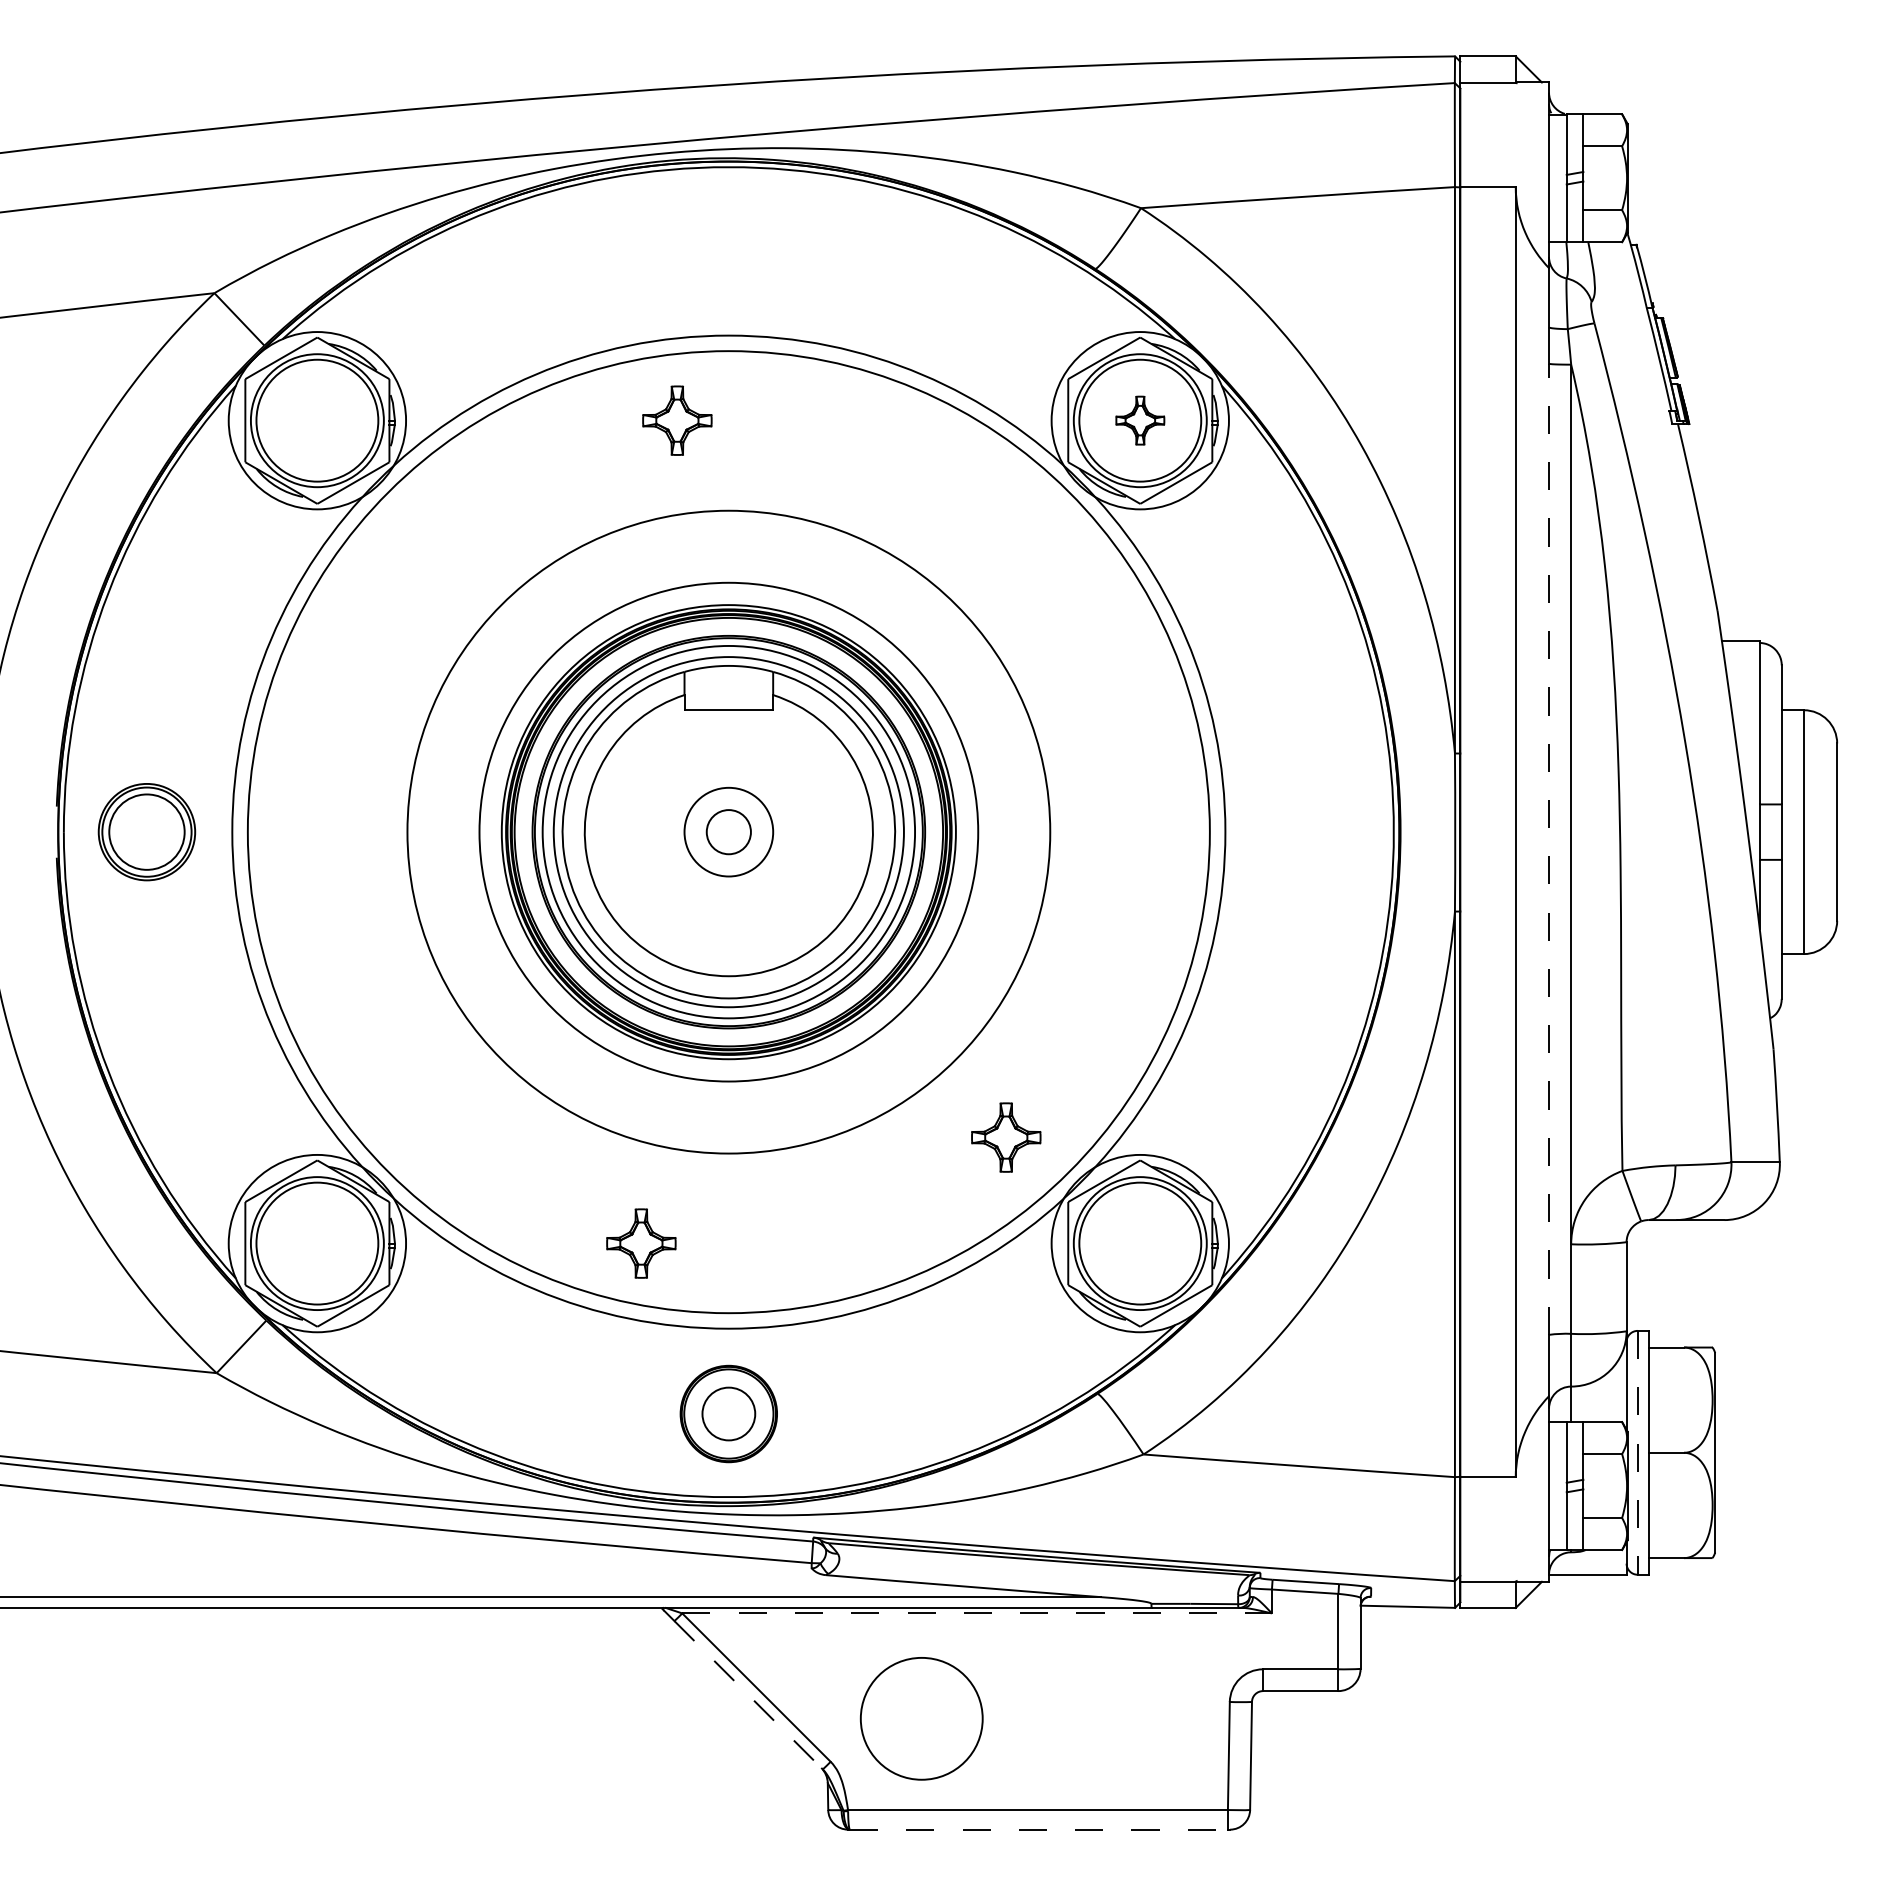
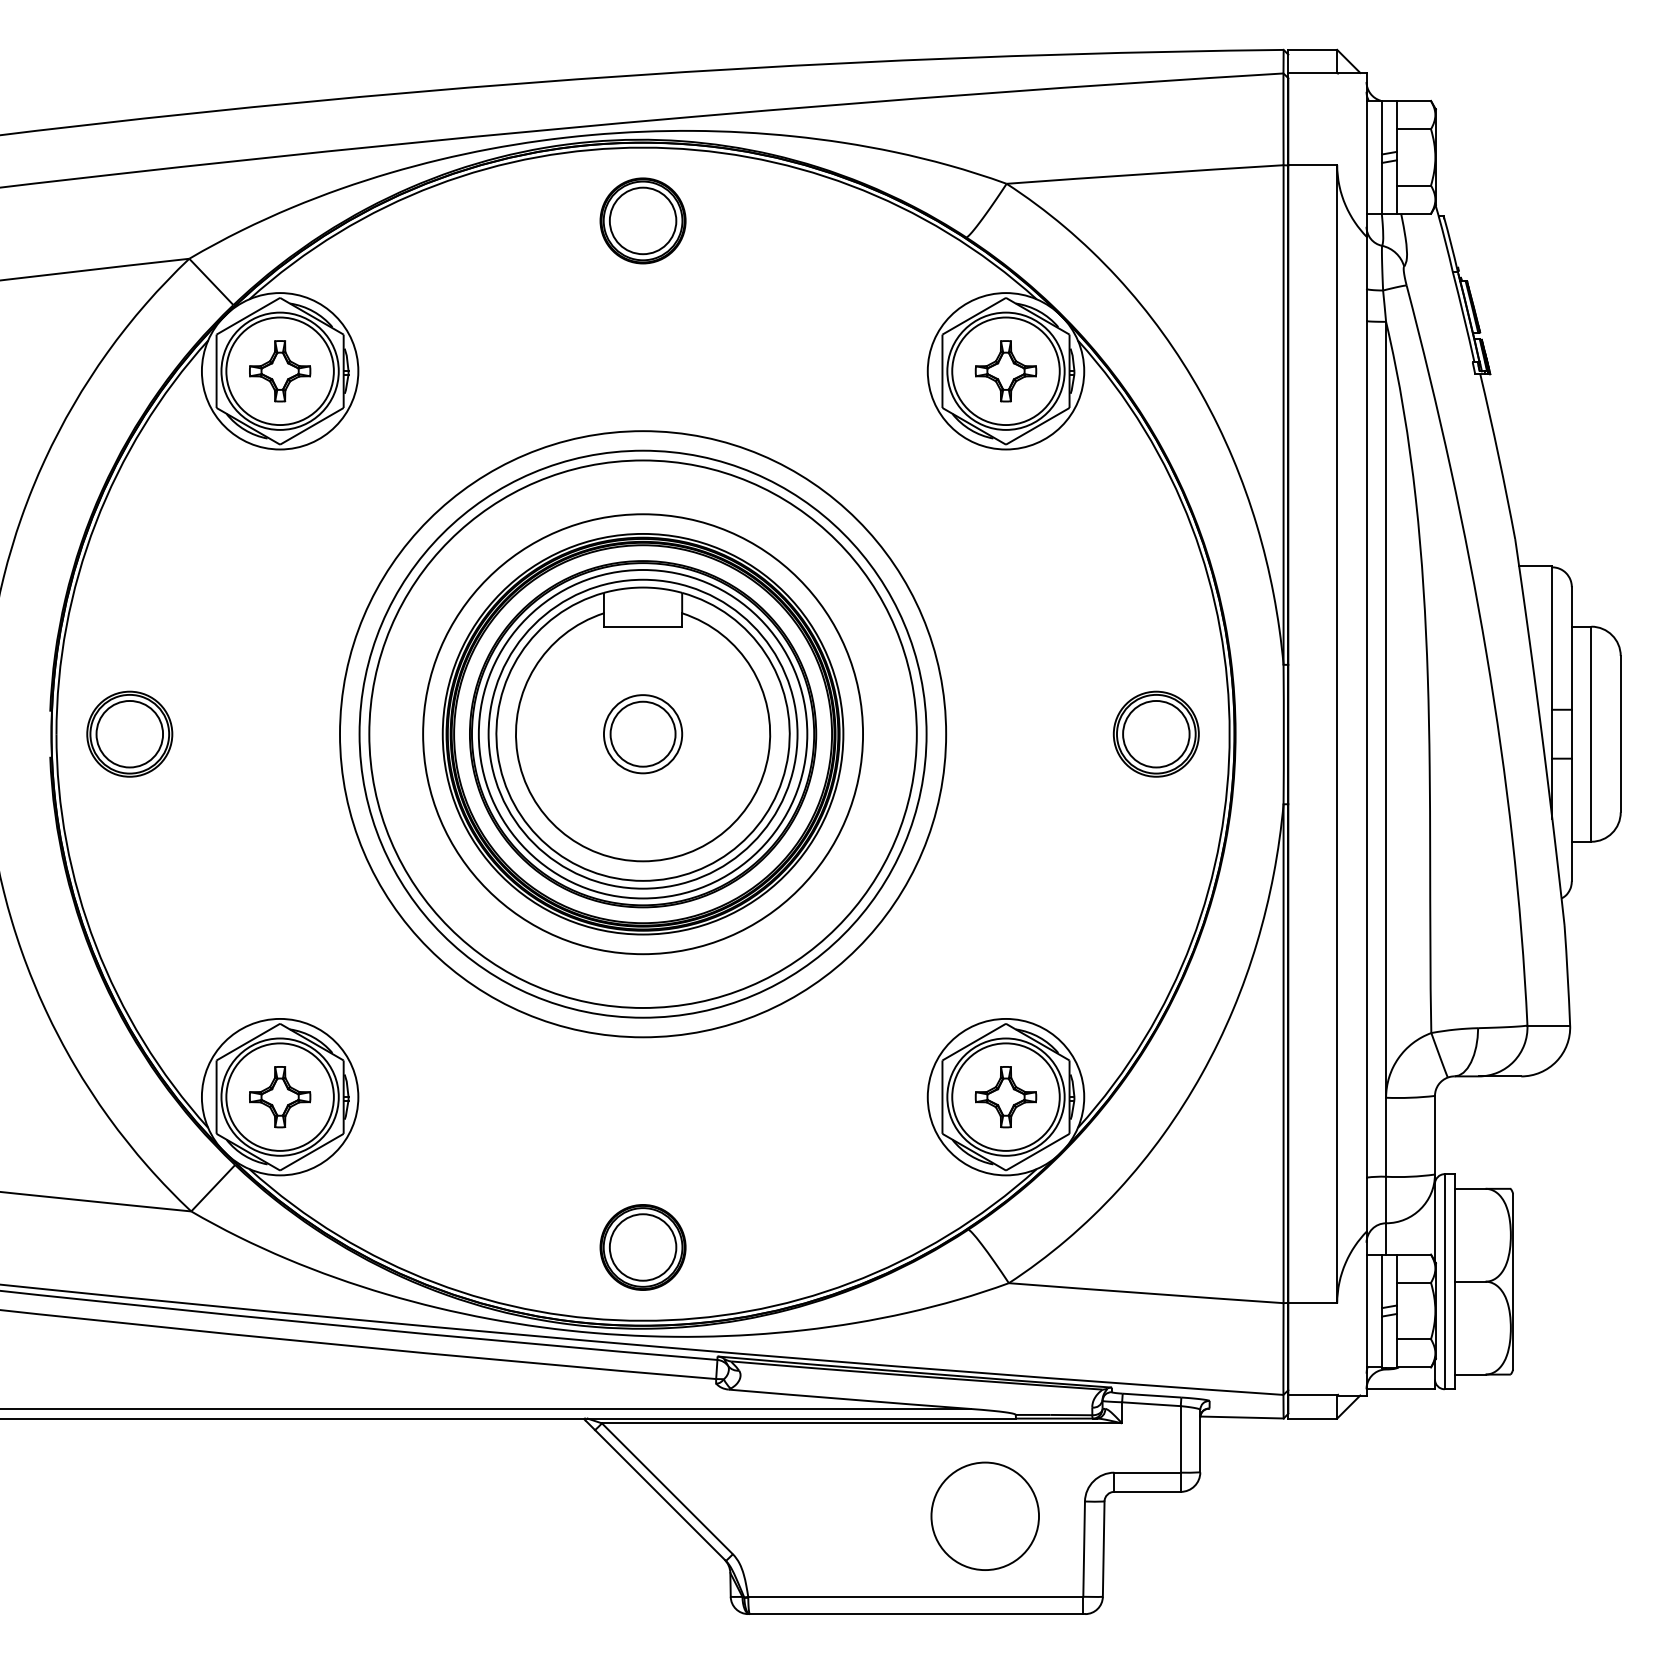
part: (728, 250) -> (642, 221), added
part: (677, 420) -> (280, 371), moved
part: (1140, 420) -> (1006, 371), size x1.43
circle: (728, 831) -> (642, 733), size x0.62
circle: (728, 831) -> (642, 733), size x0.71
circle: (728, 831) -> (642, 733), size x1.67
part: (1310, 832) -> (1156, 734), added
line: (1549, 849) -> (1366, 749), dashed -> solid
part: (1006, 1137) -> (1006, 1097), moved
part: (641, 1243) -> (280, 1097), moved
circle: (728, 1413) -> (642, 1247), size x1.43
line: (1637, 1452) -> (1444, 1281), dashed -> solid
line: (977, 1613) -> (862, 1423), dashed -> solid
line: (748, 1695) -> (660, 1495), dashed -> solid
circle: (921, 1718) -> (985, 1516), moved
line: (1038, 1829) -> (916, 1613), dashed -> solid

